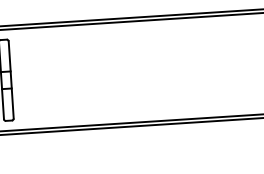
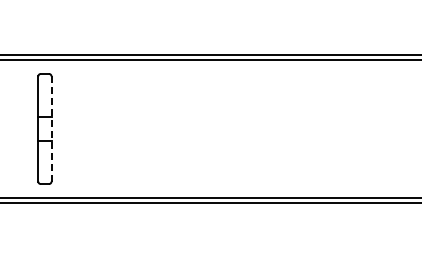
line: (11, 80) -> (51, 129), solid -> dashed

